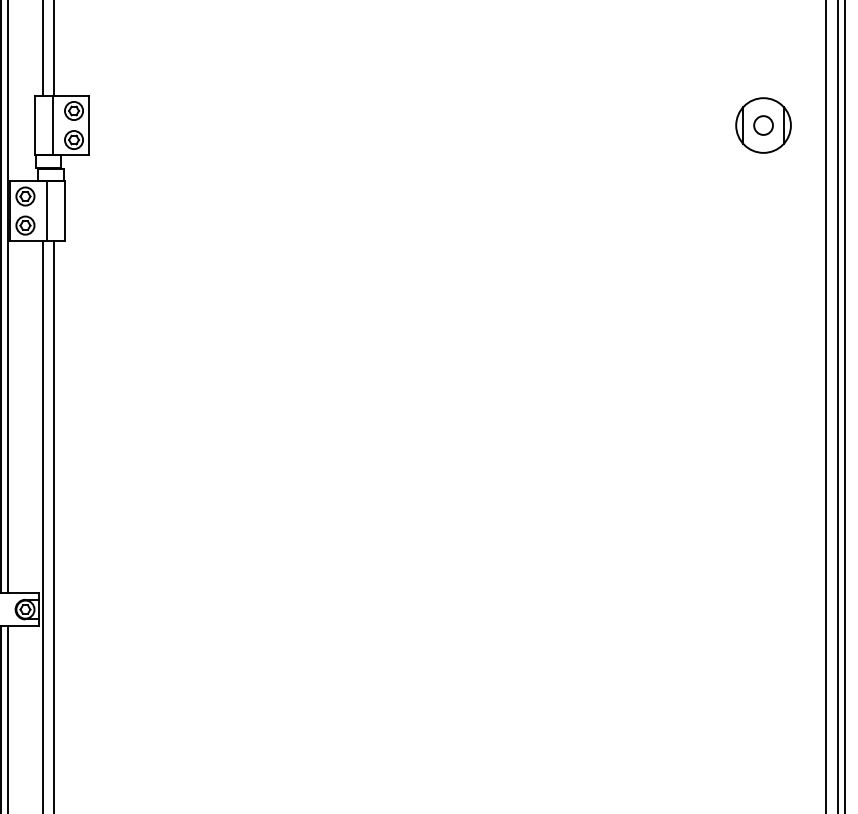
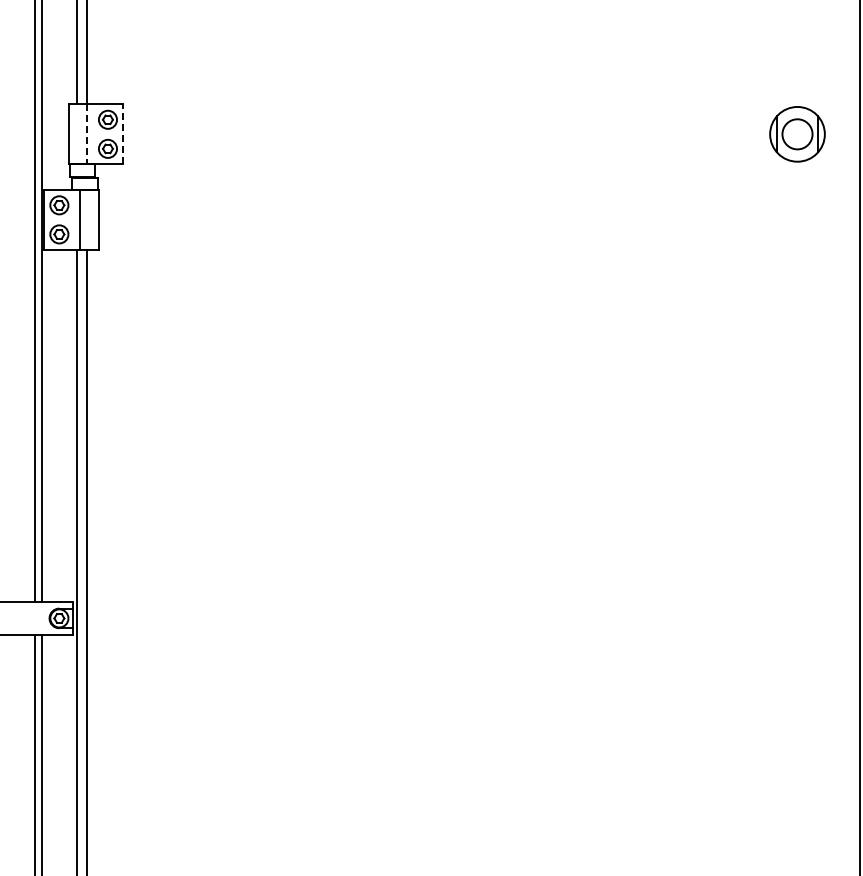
circle: (763, 124) -> (797, 133), size x1.6
line: (52, 125) -> (86, 134), solid -> dashed
line: (89, 125) -> (123, 134), solid -> dashed

